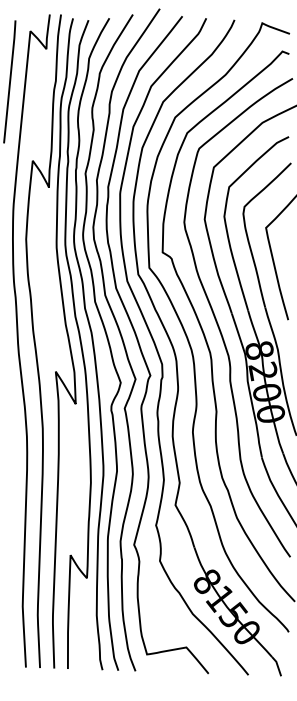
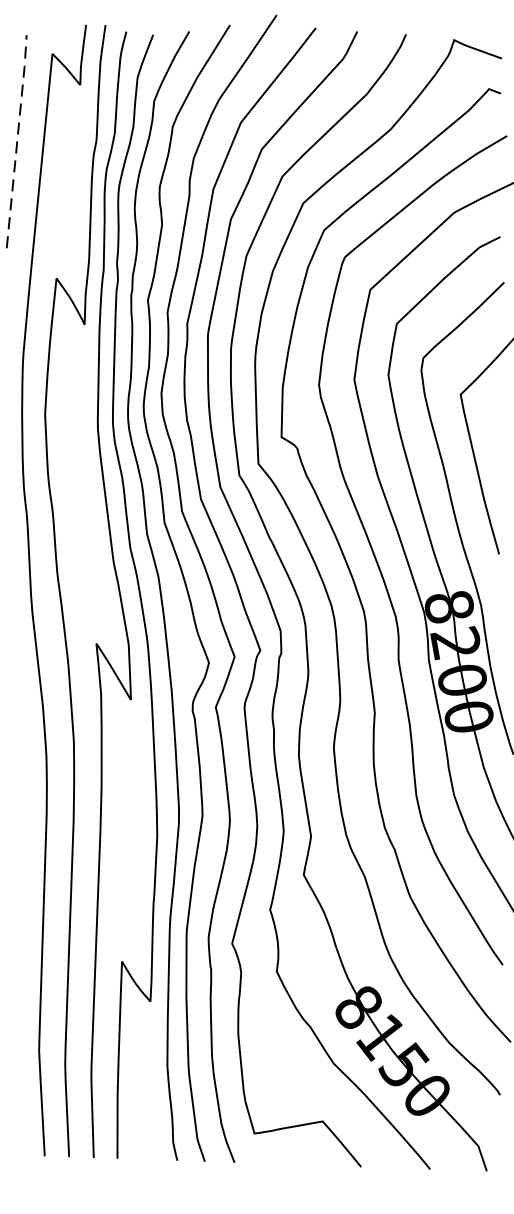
line: (10, 80) -> (17, 139), solid -> dashed

